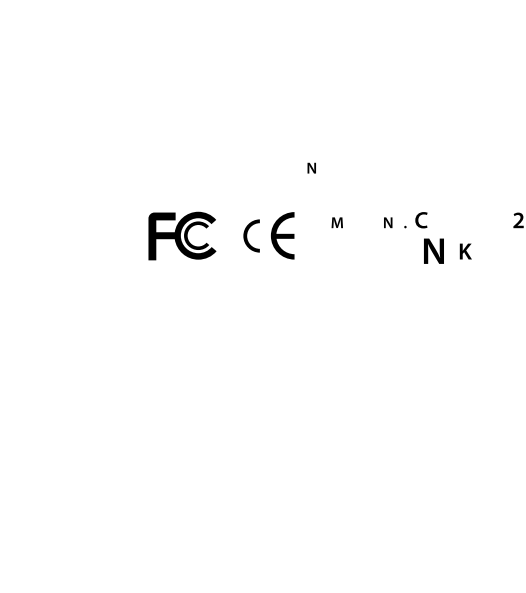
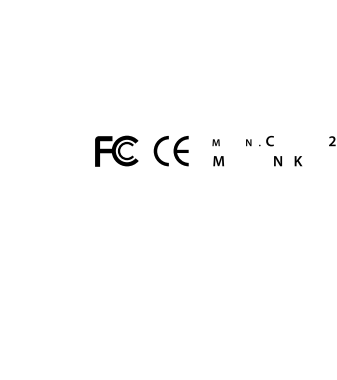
part: (311, 167) -> (199, 107), removed
part: (250, 236) -> (160, 151), size x1.43
fill: (340, 252) -> (218, 161), added
part: (433, 252) -> (277, 161), size x0.62

